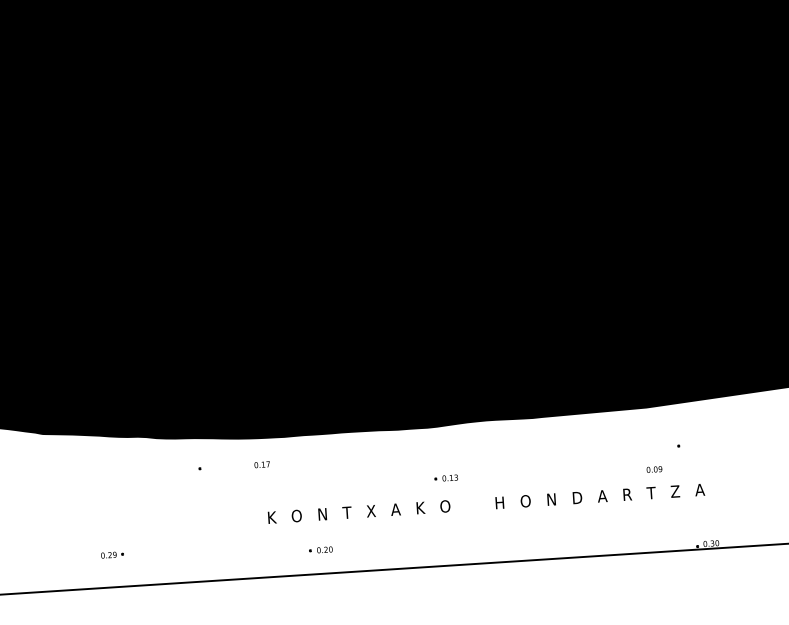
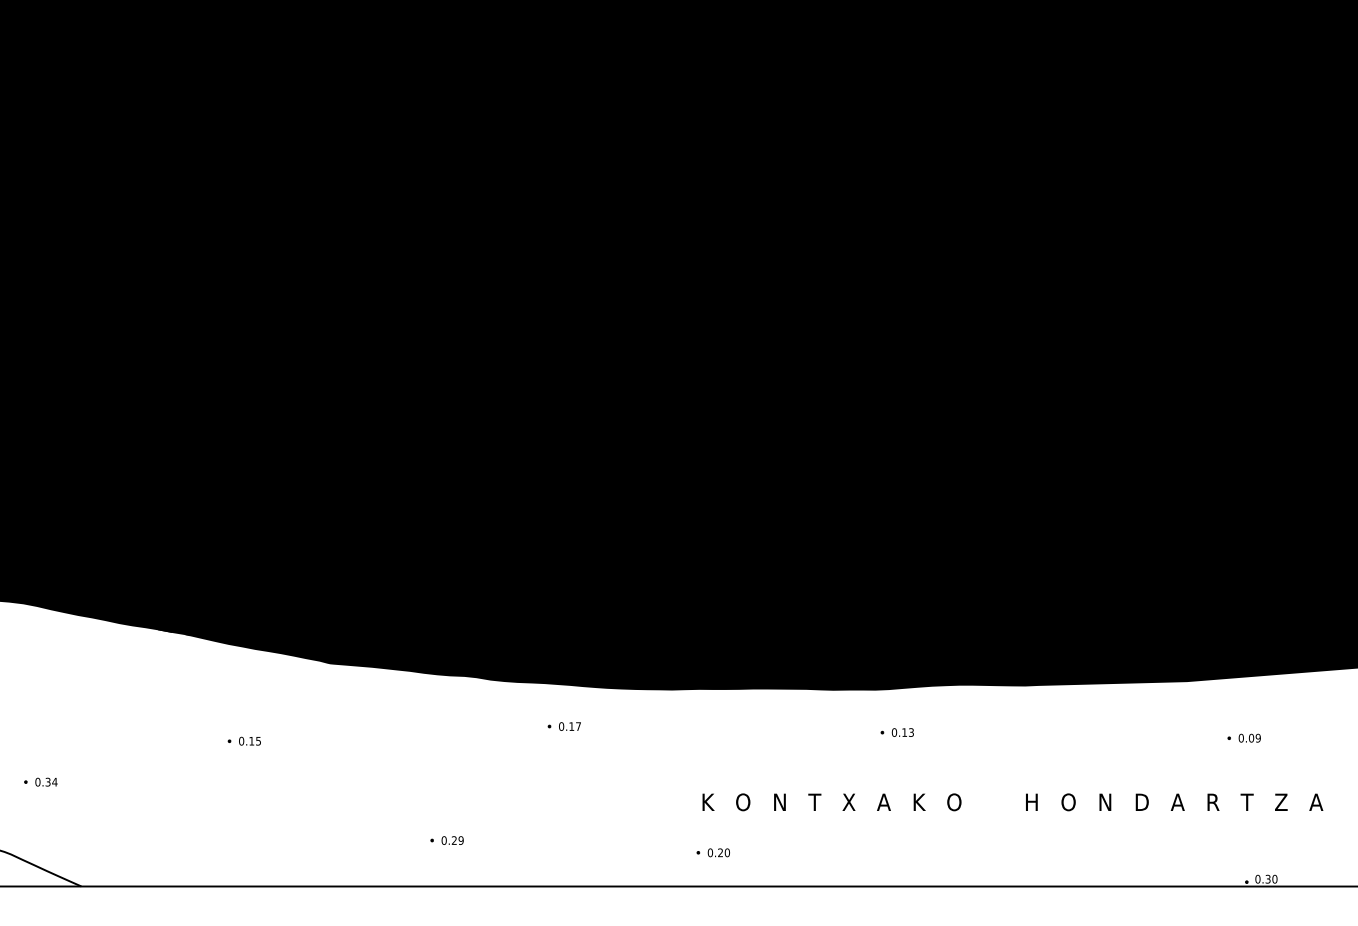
text: (261, 464) -> (569, 726), moved
text: (654, 469) -> (1249, 737), moved
part: (445, 478) -> (896, 732), moved
text: (486, 503) -> (1012, 802), moved
text: (108, 555) -> (452, 840), moved

